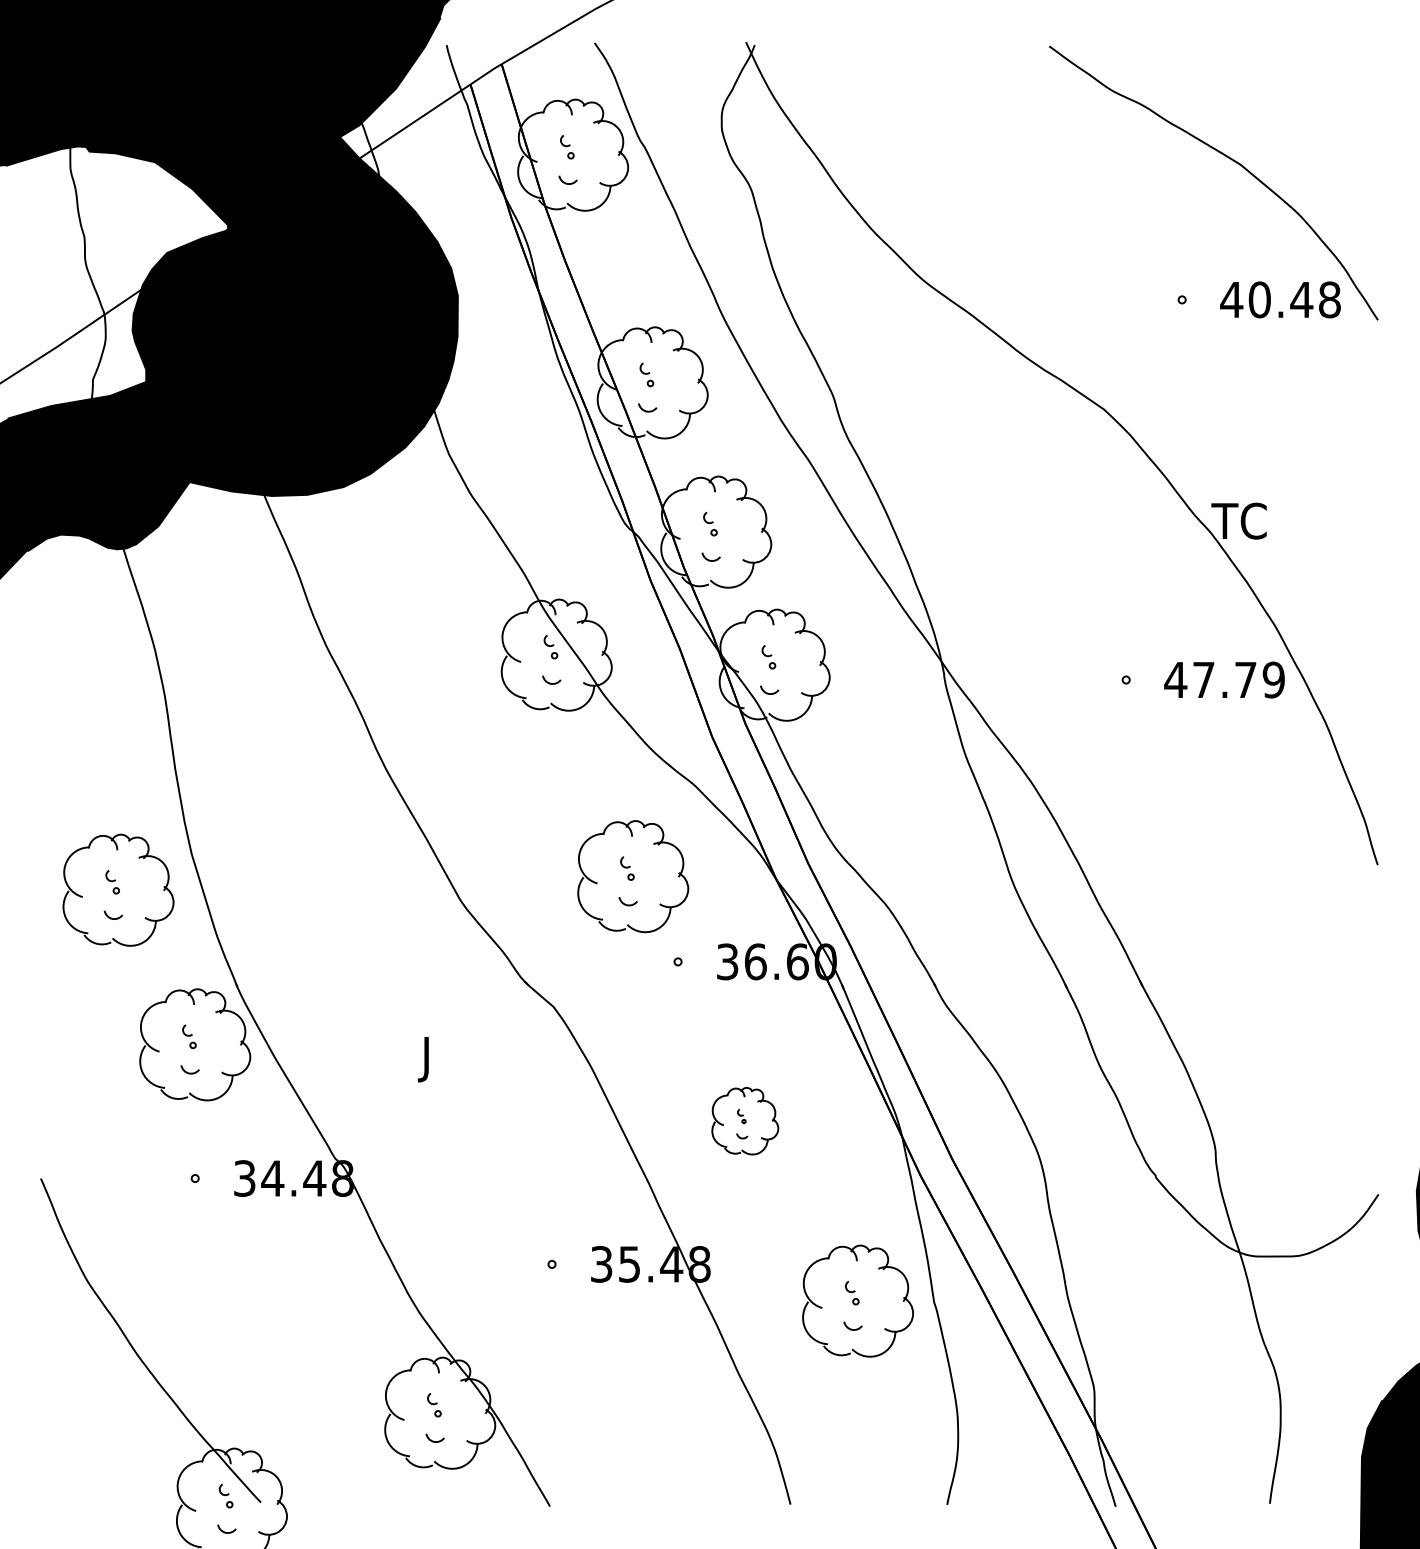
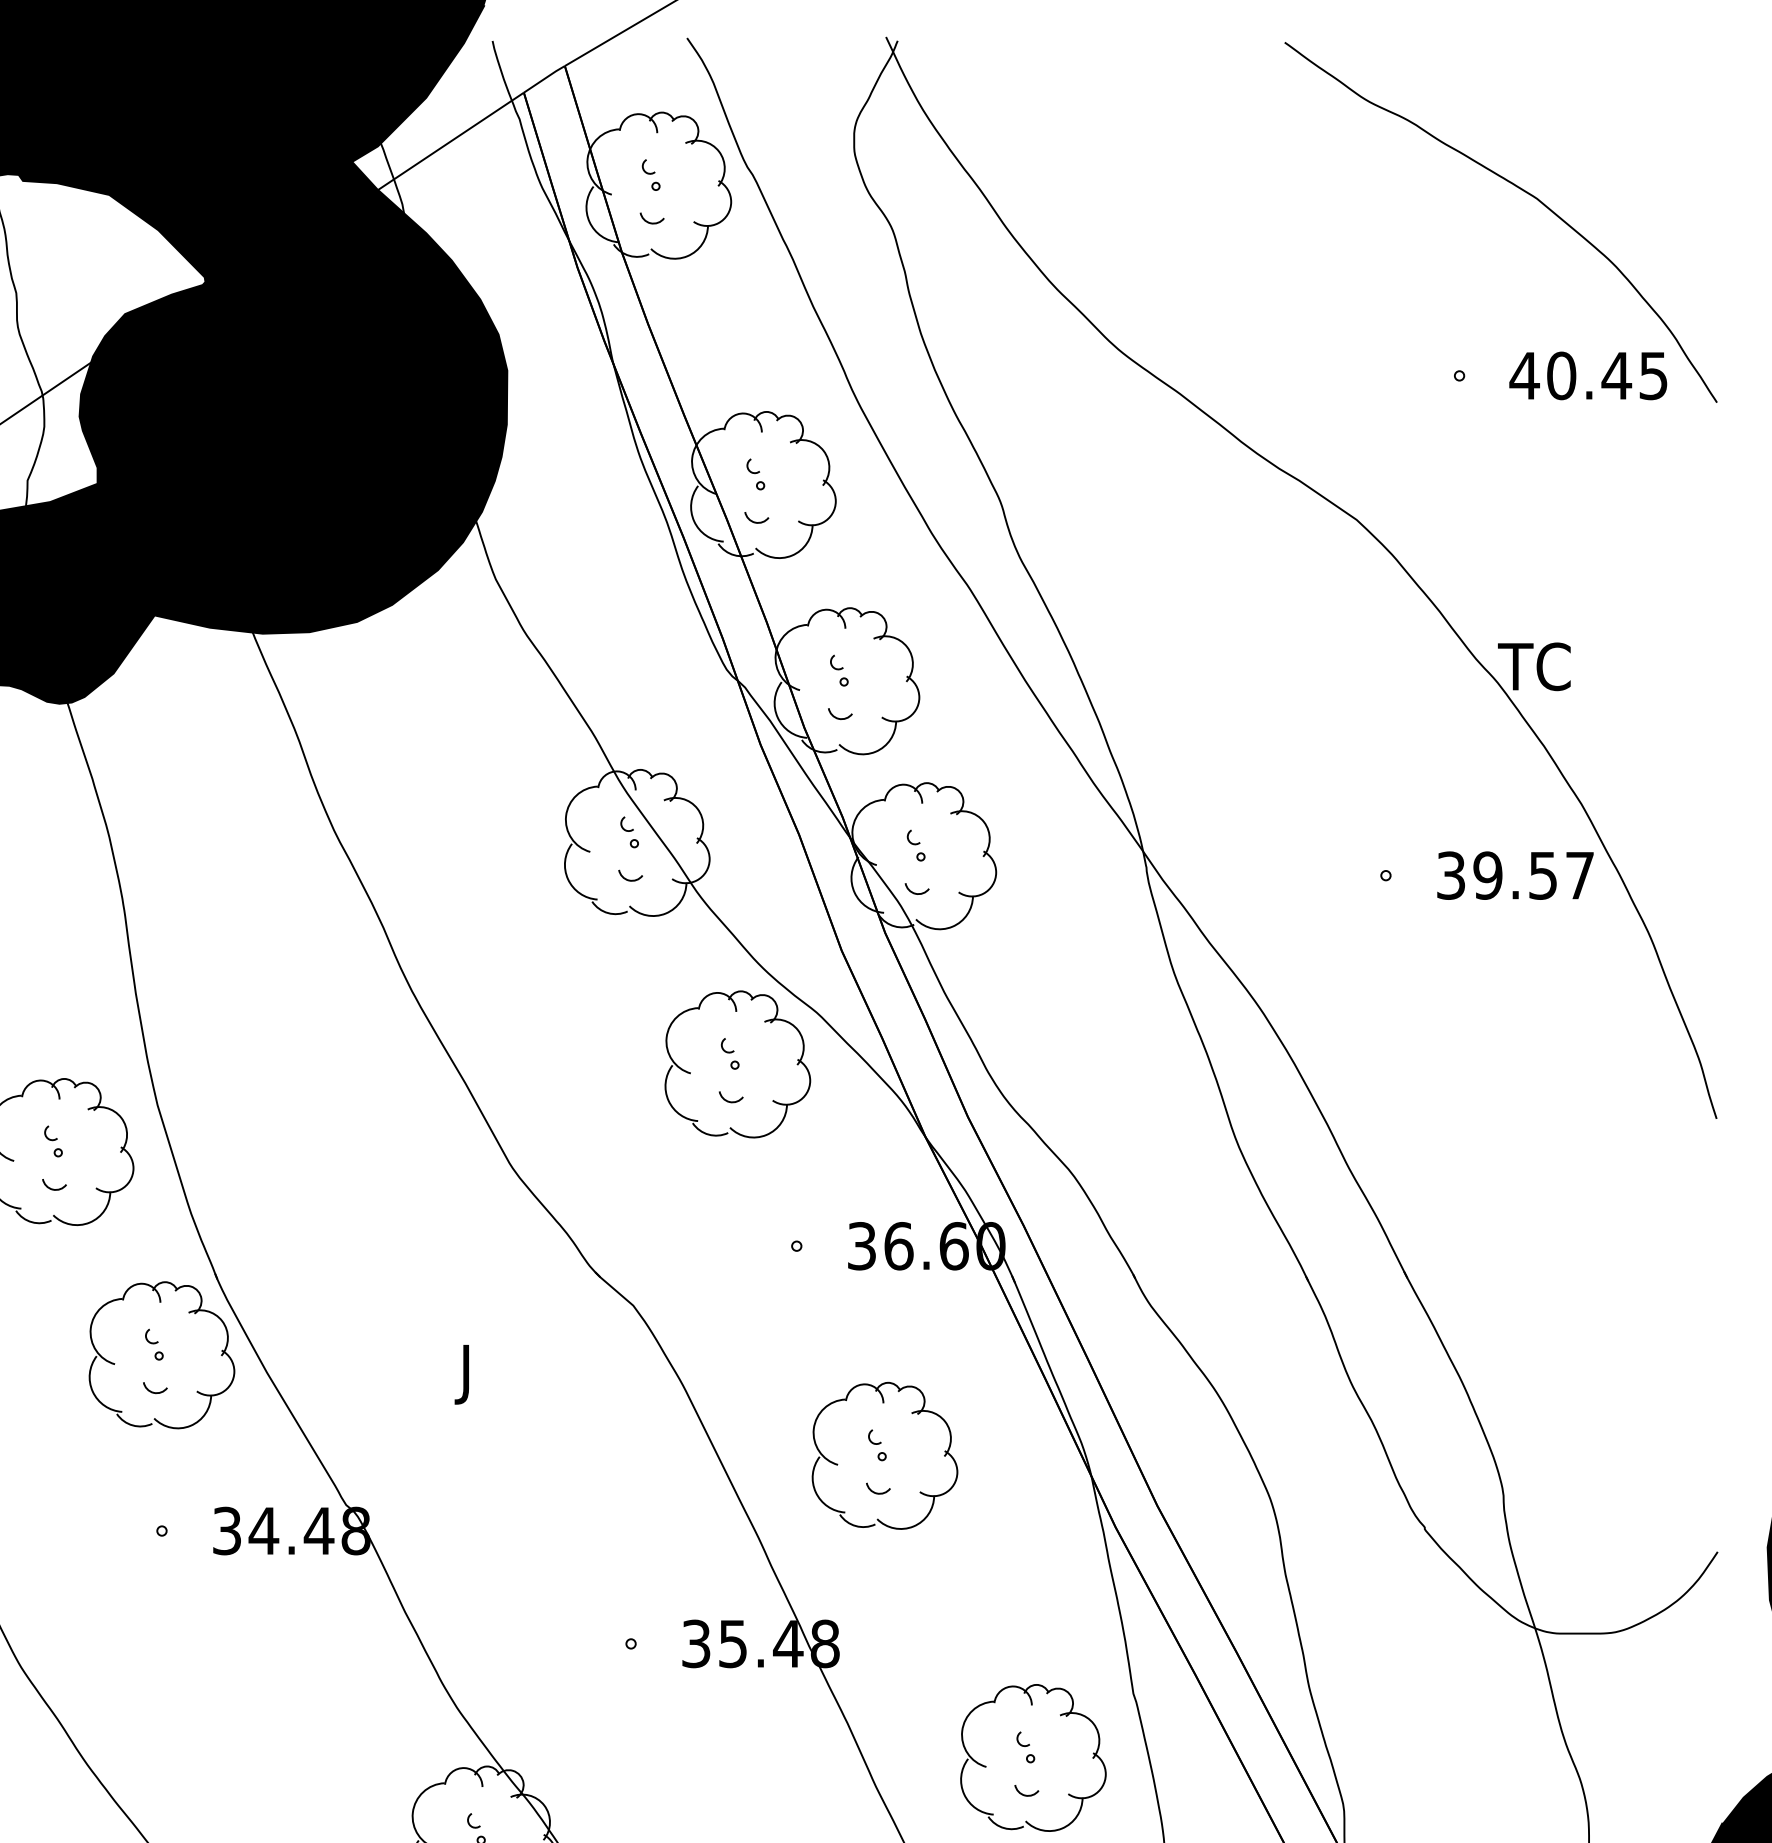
text: (1329, 299) -> (1653, 375), 40.48 -> 40.45
text: (1224, 679) -> (1515, 874), 47.79 -> 39.57
part: (633, 876) -> (738, 1064), moved
part: (745, 1120) -> (885, 1454), size x1.67
part: (857, 1300) -> (1032, 1757), moved

